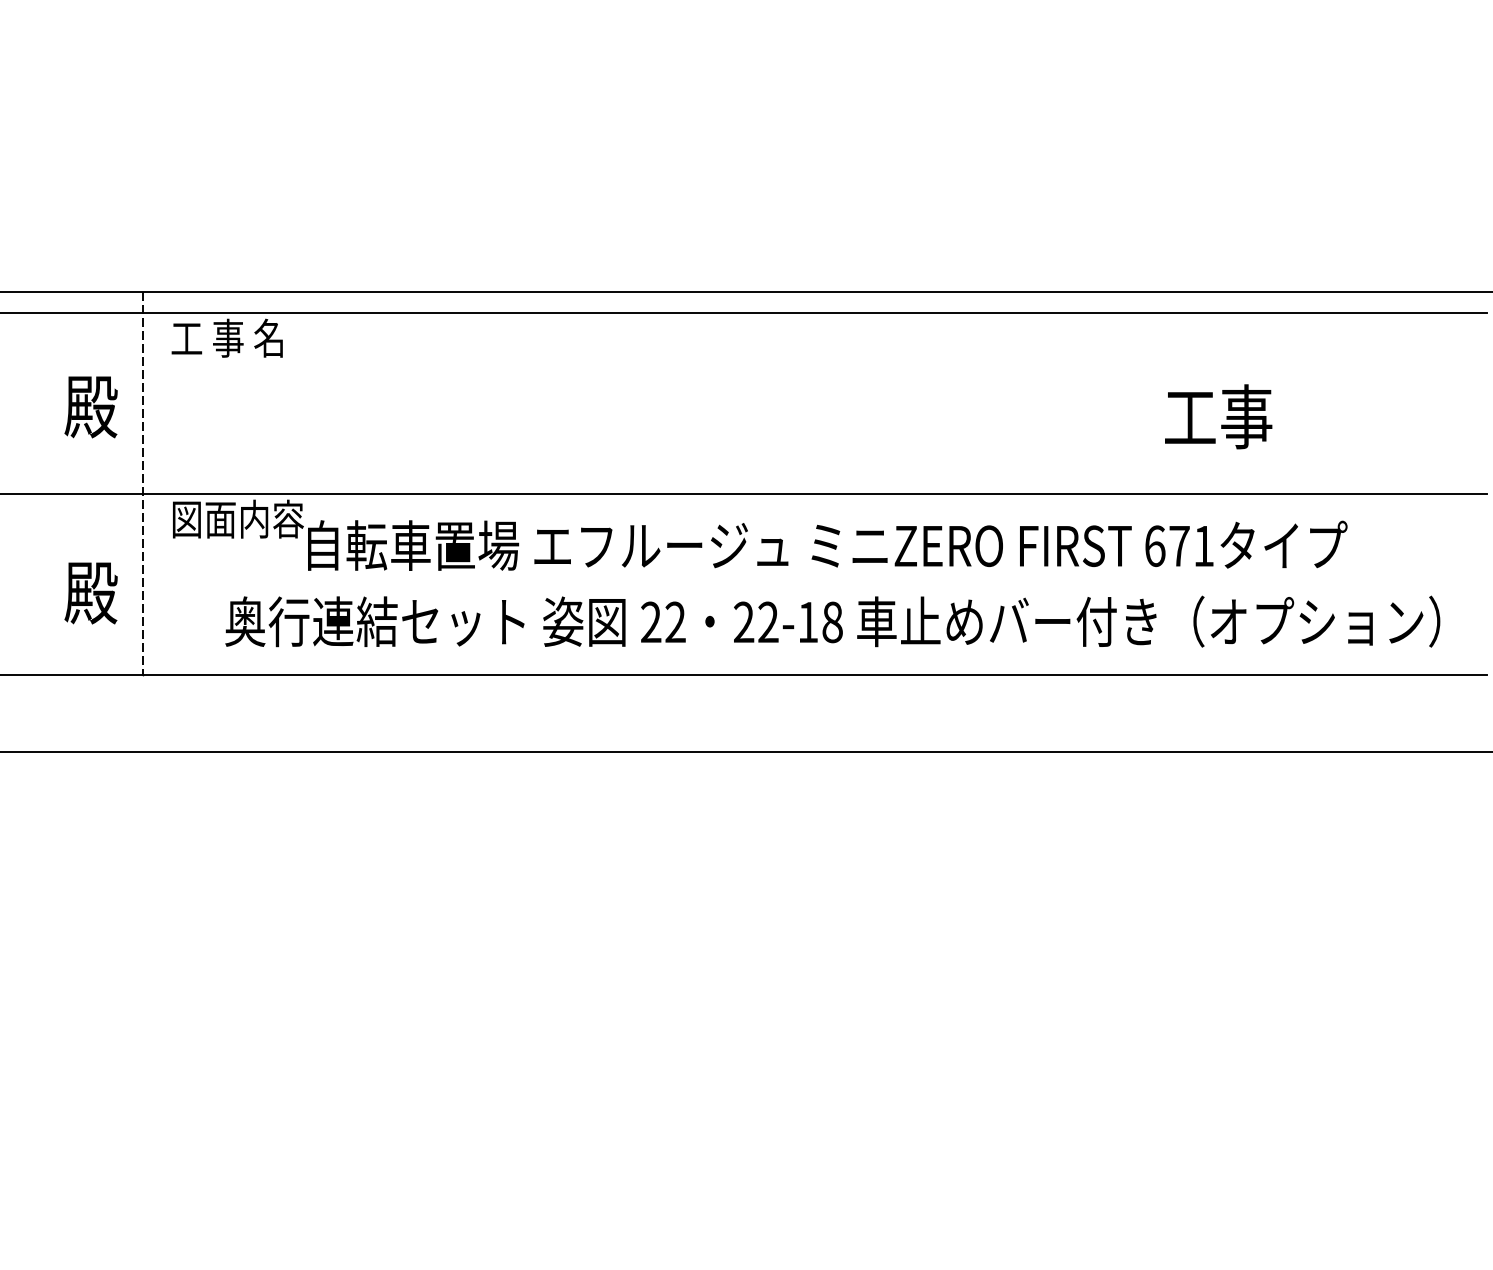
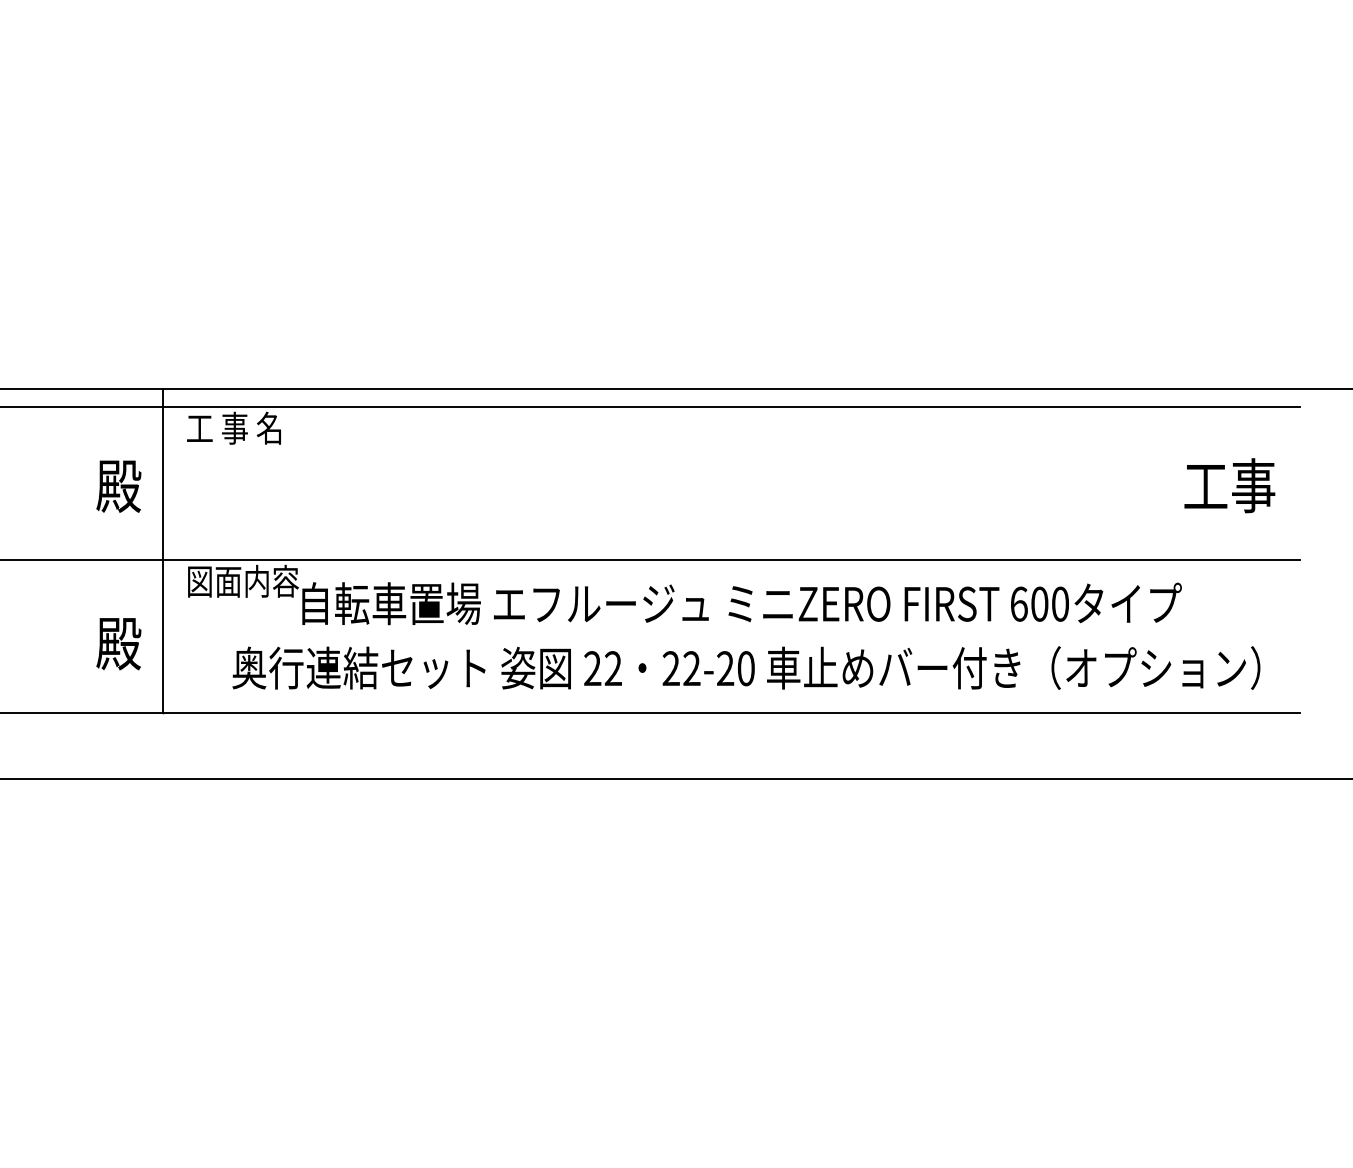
text: (1218, 416) -> (1229, 485), moved
line: (142, 483) -> (162, 551), dashed -> solid
text: (1191, 545) -> (1049, 603), 671 -> 600
text: (819, 622) -> (735, 668), 22-18 -> 22-20

